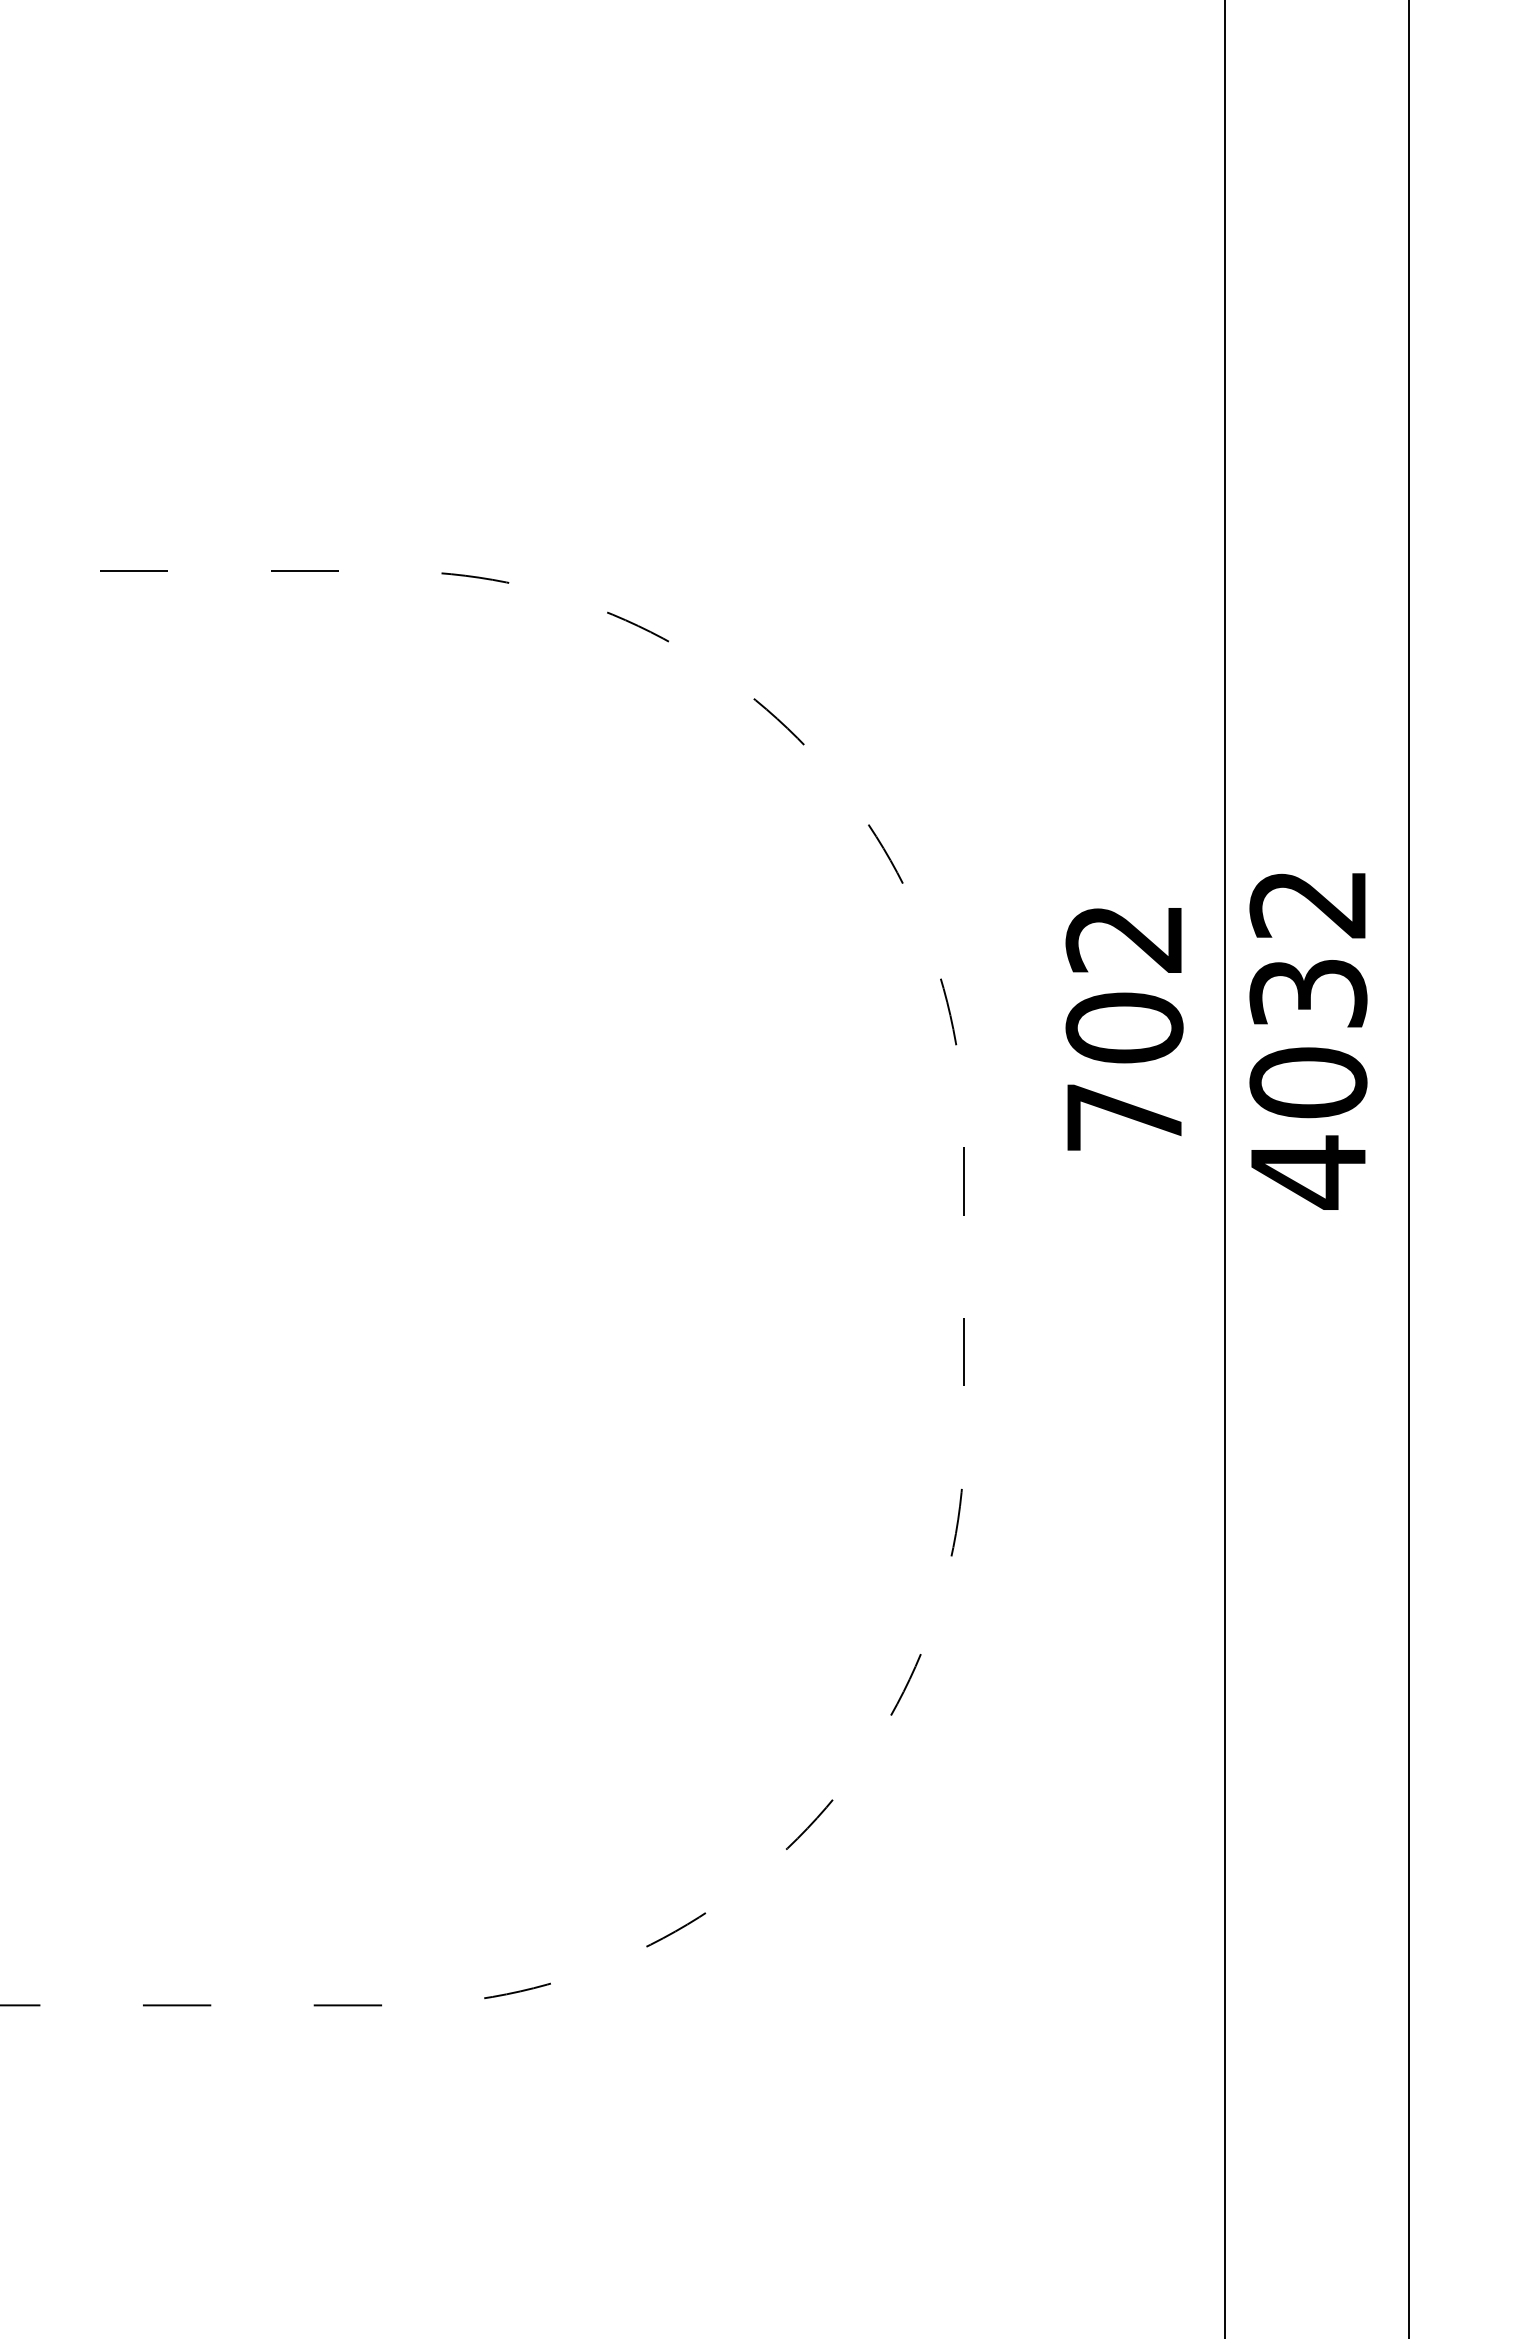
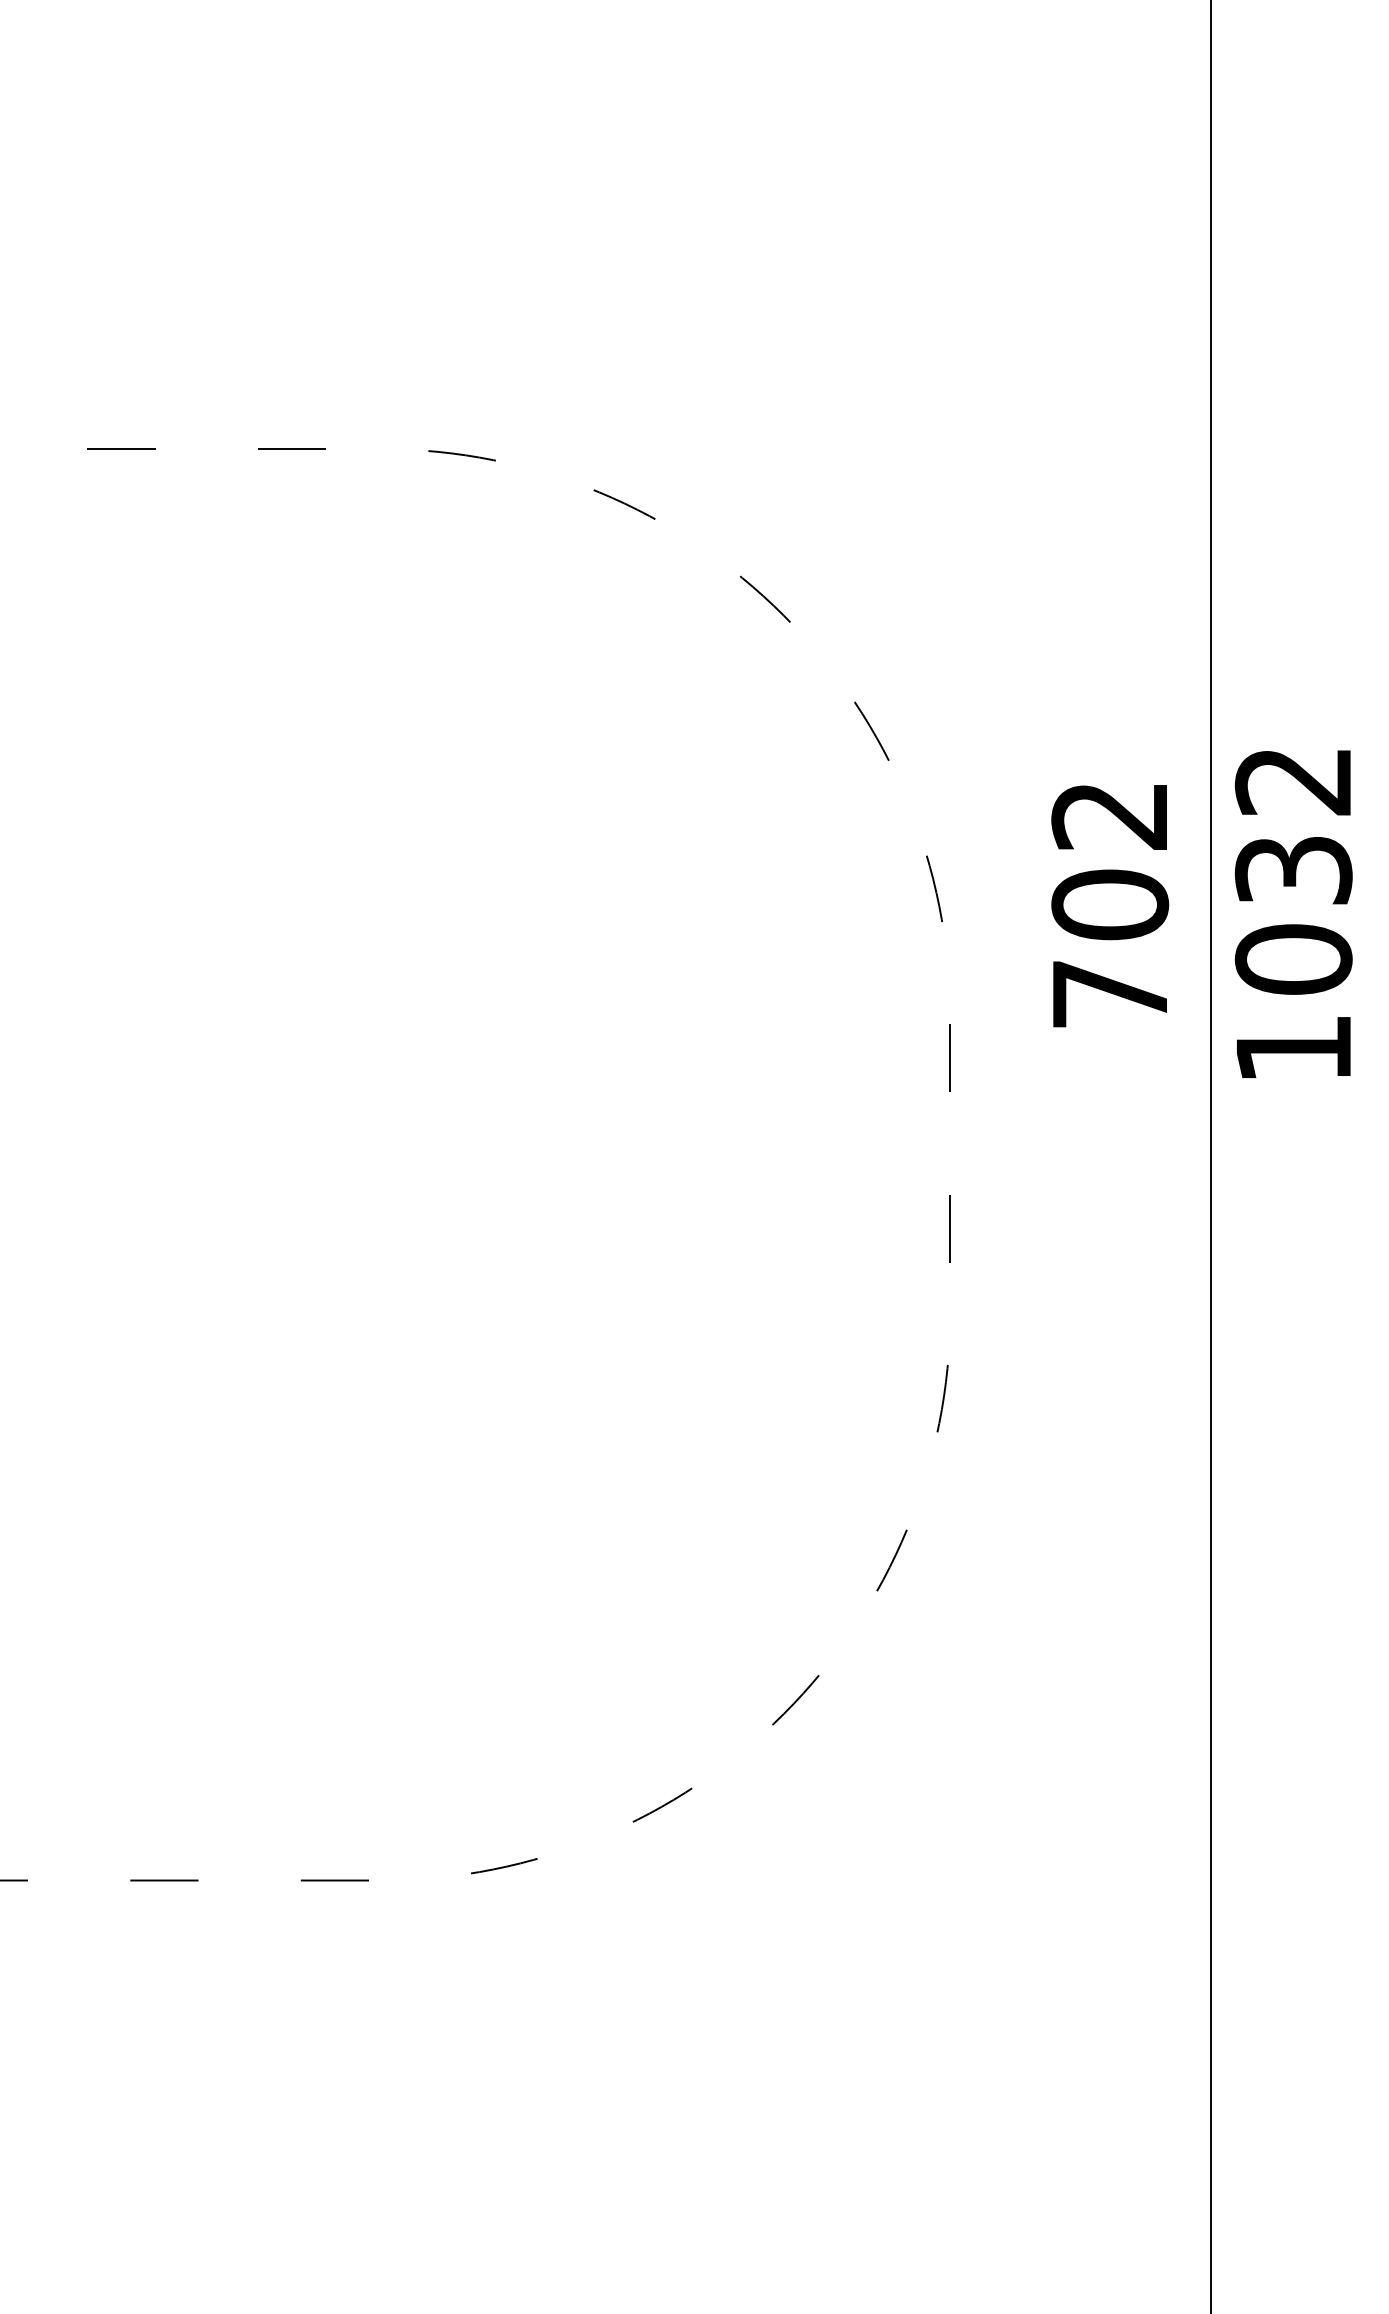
text: (1308, 1172) -> (1293, 1049), 4032 -> 1032

